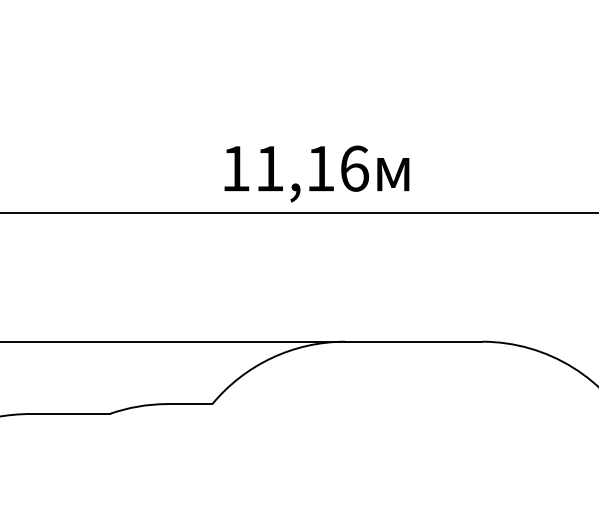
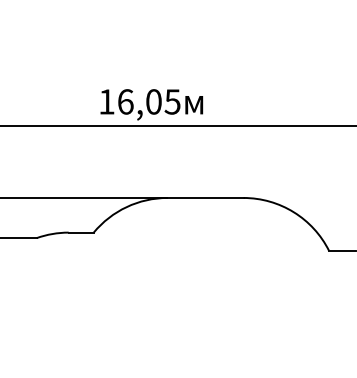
text: (312, 167) -> (149, 101), 11,16 -> 16,05

